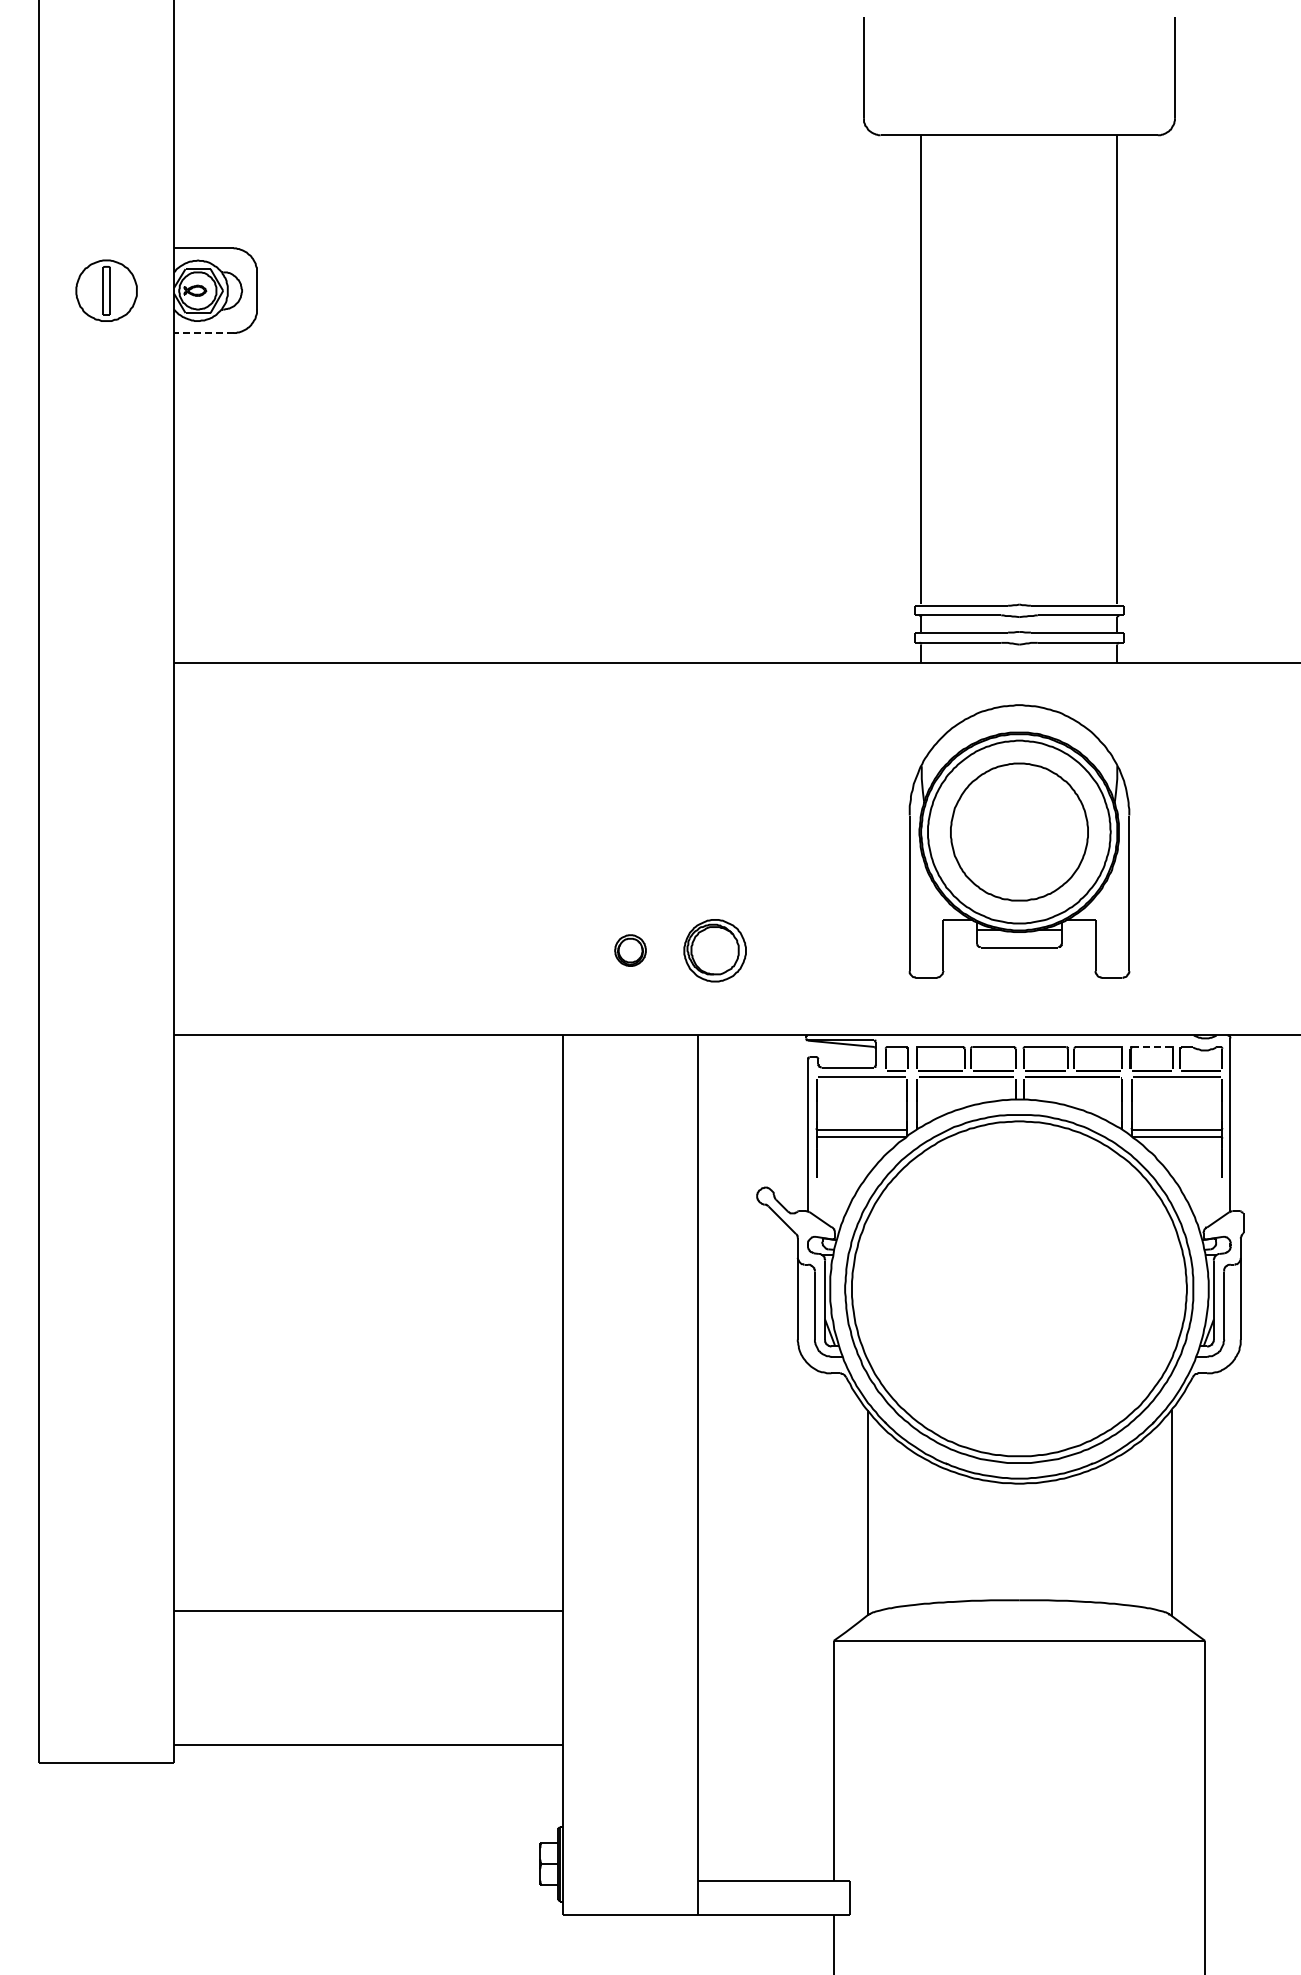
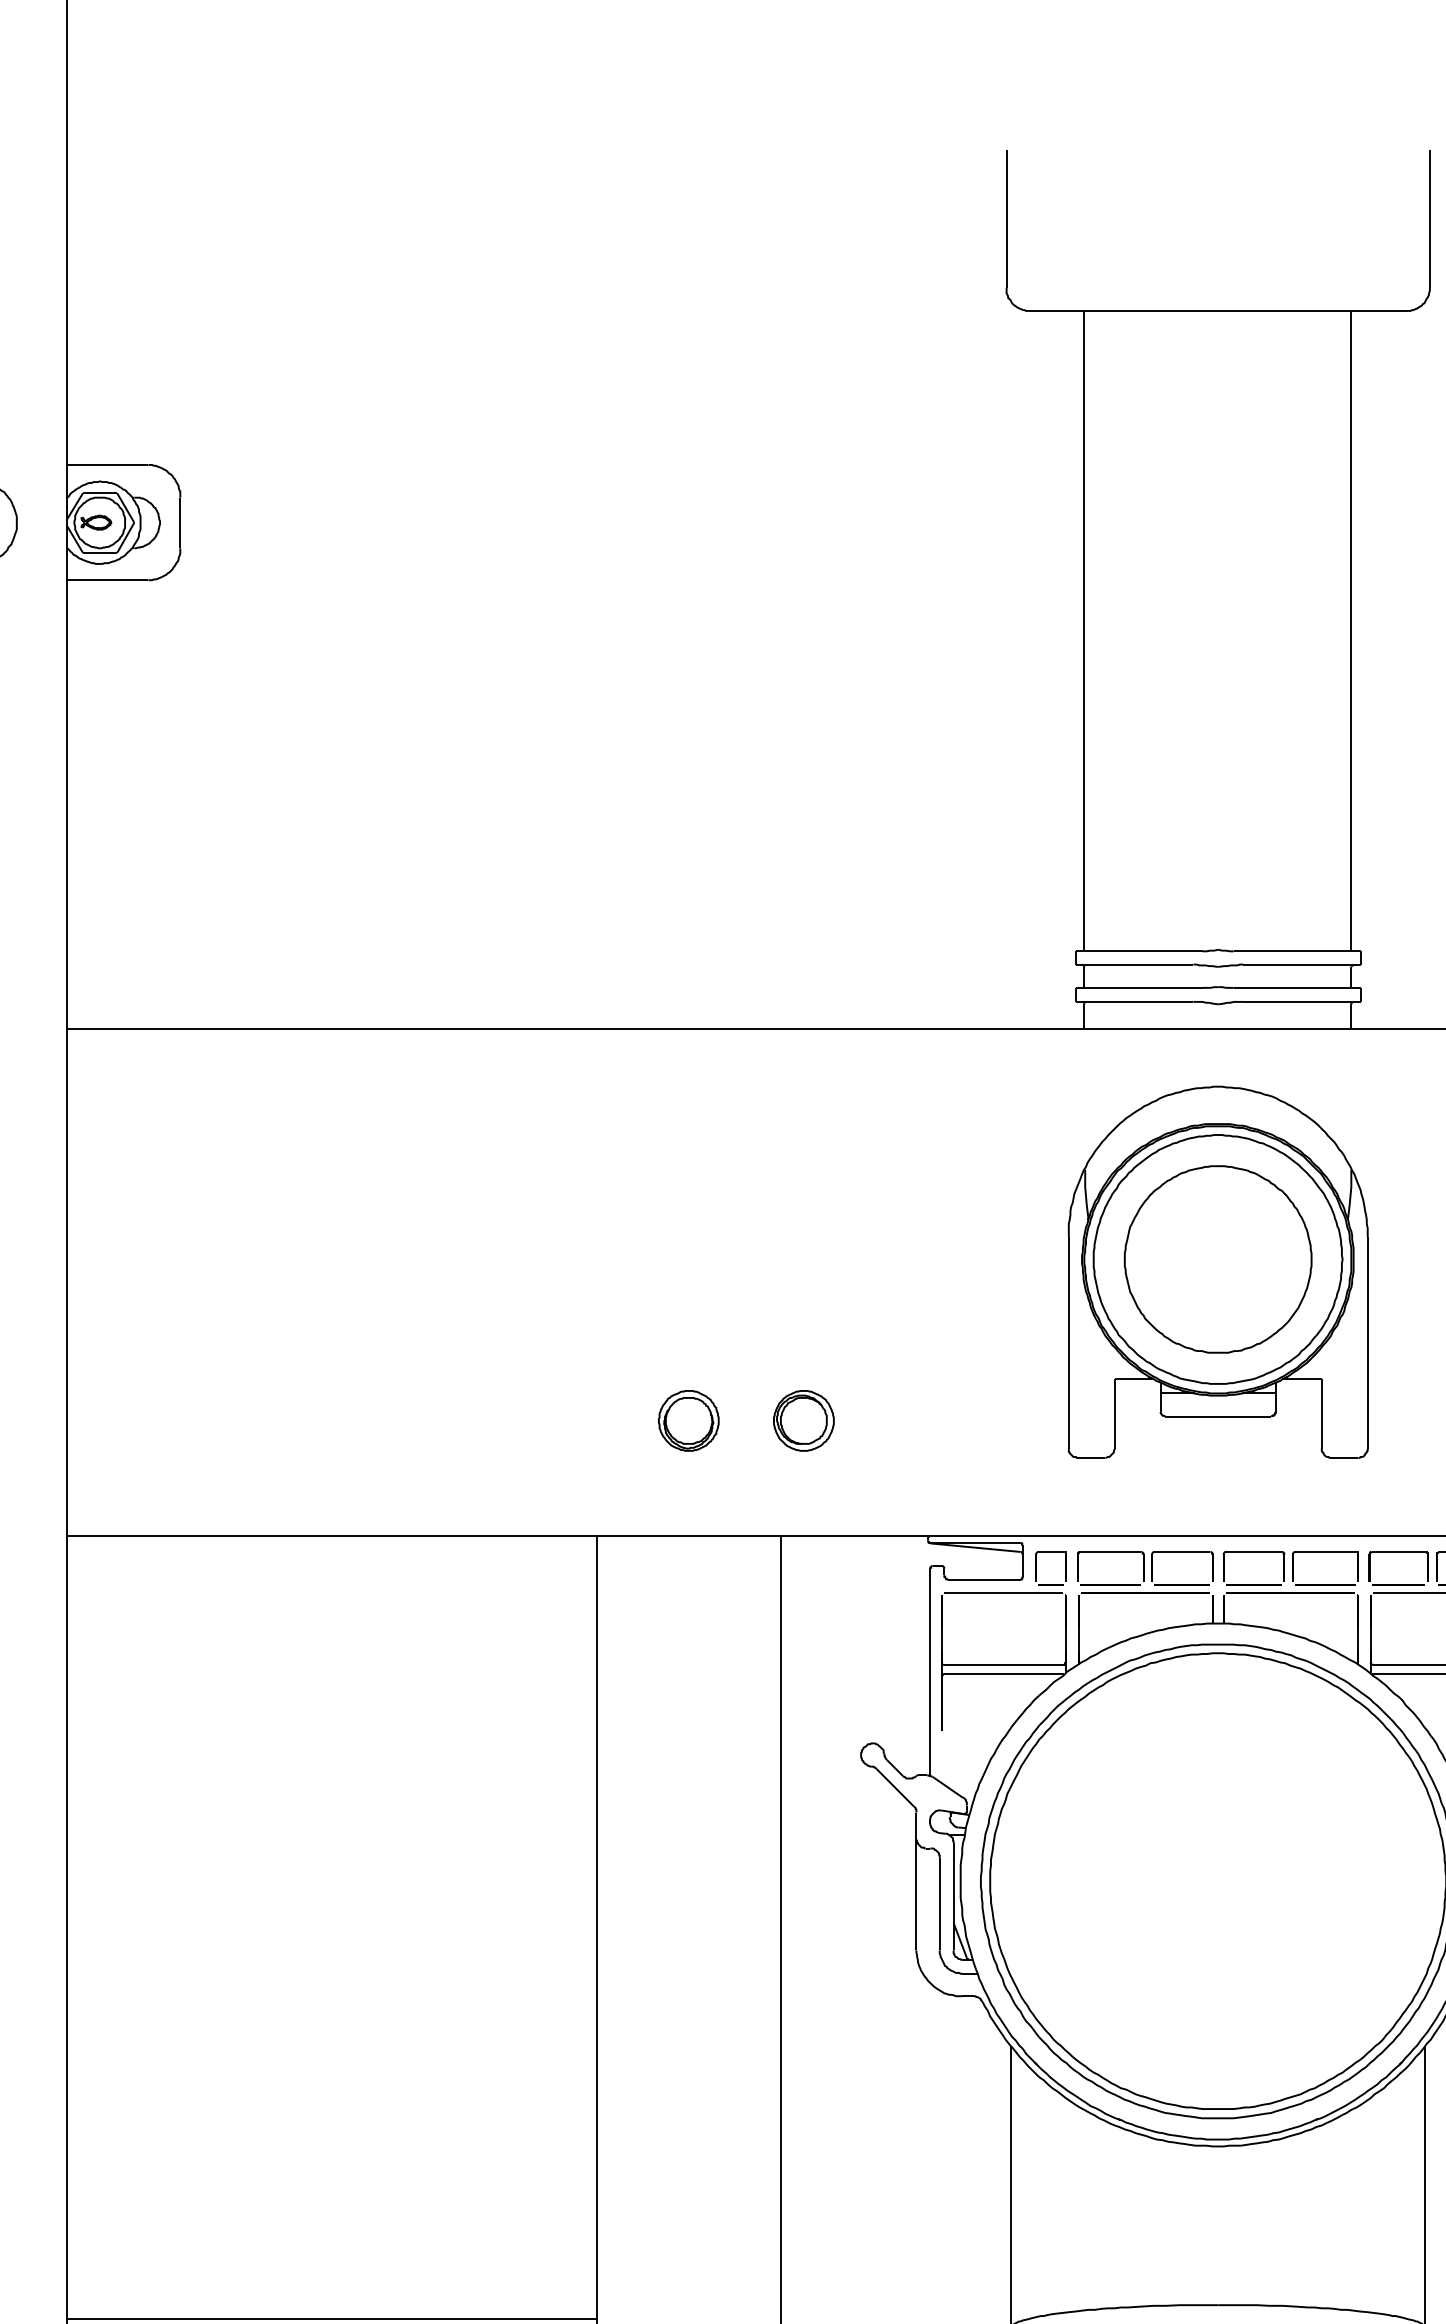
line: (203, 333) -> (107, 580), dashed -> solid
part: (630, 950) -> (688, 1420), size x1.43
part: (714, 950) -> (803, 1420), size x0.71
line: (1151, 1046) -> (1397, 1551), dashed -> solid

